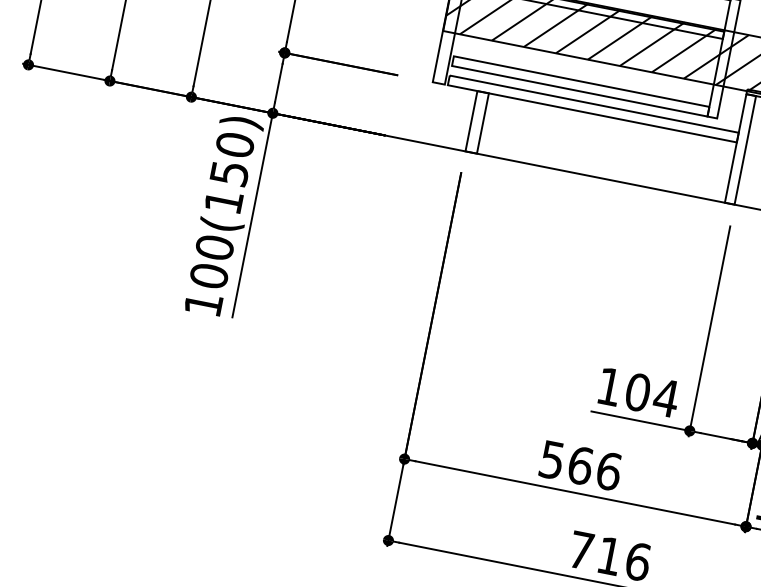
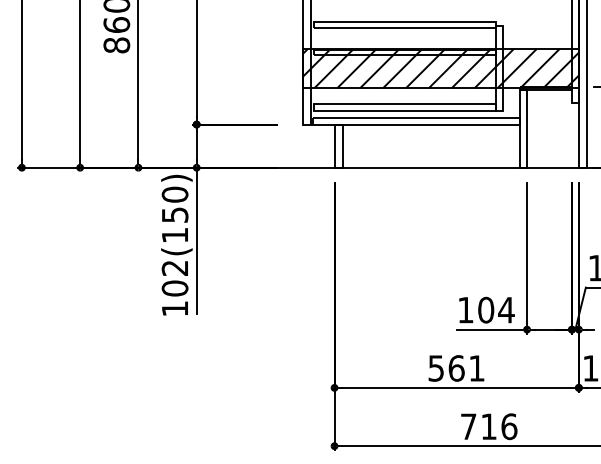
text: (213, 247) -> (174, 268), 100(150) -> 102(150)
text: (609, 471) -> (477, 368), 566 -> 561

